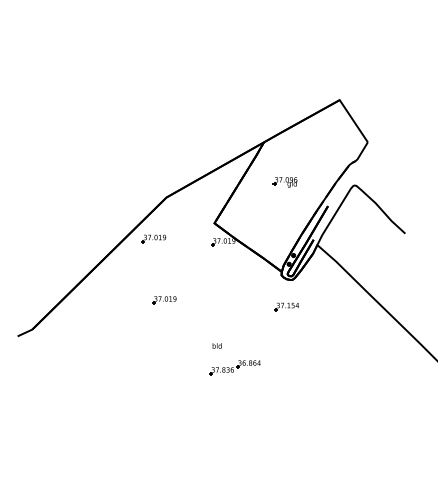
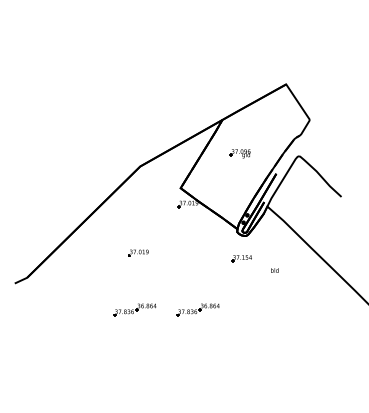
part: (153, 238) -> (129, 201), removed
text: (216, 345) -> (274, 270), moved
part: (159, 367) -> (134, 309), added

